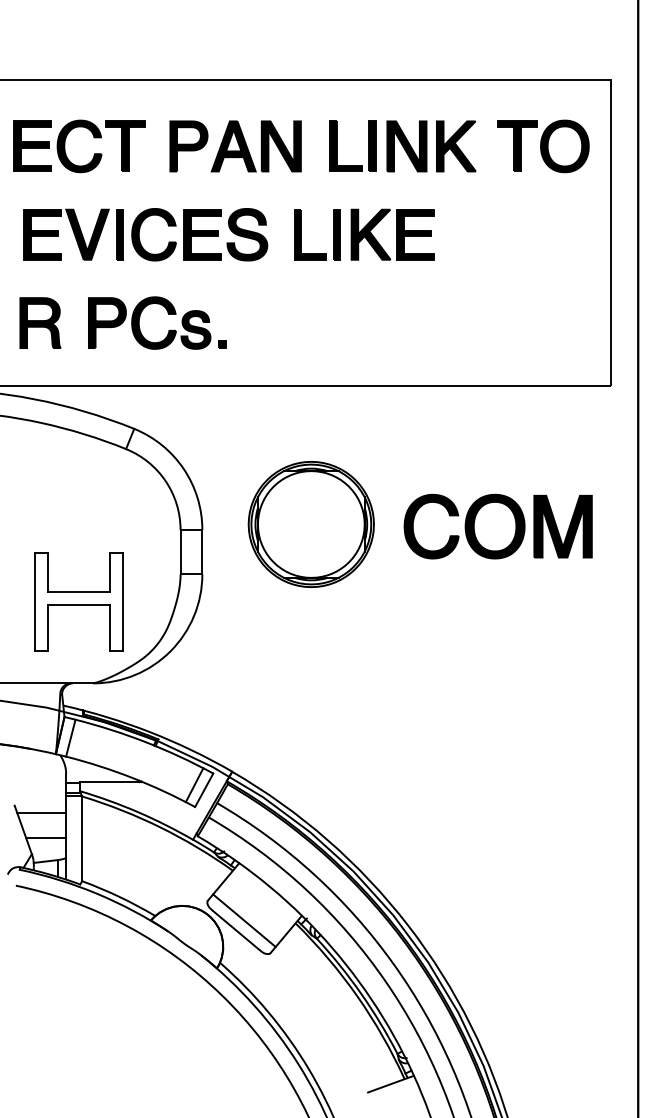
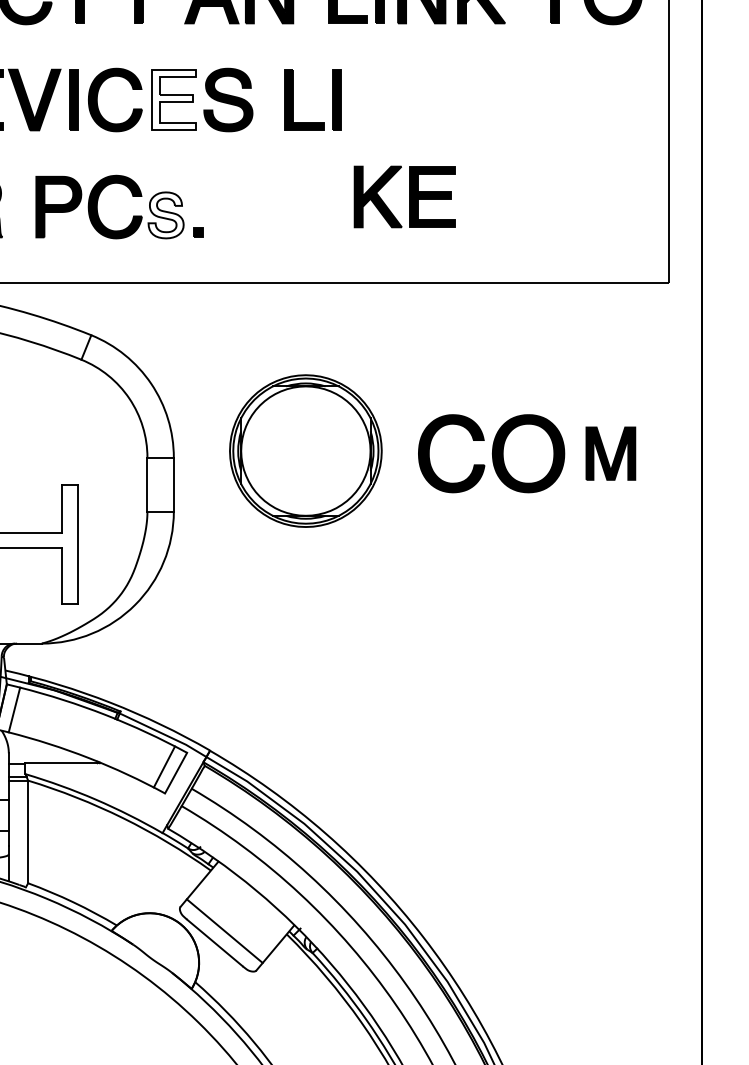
fill: (202, 234) -> (174, 99), removed
part: (392, 234) -> (404, 196), moved
fill: (195, 329) -> (165, 214), removed
part: (562, 526) -> (610, 453), size x0.7

